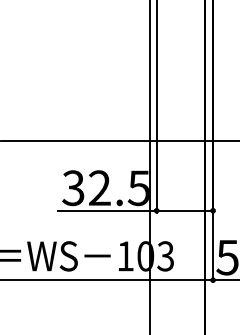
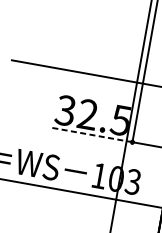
line: (106, 210) -> (90, 134), solid -> dashed

